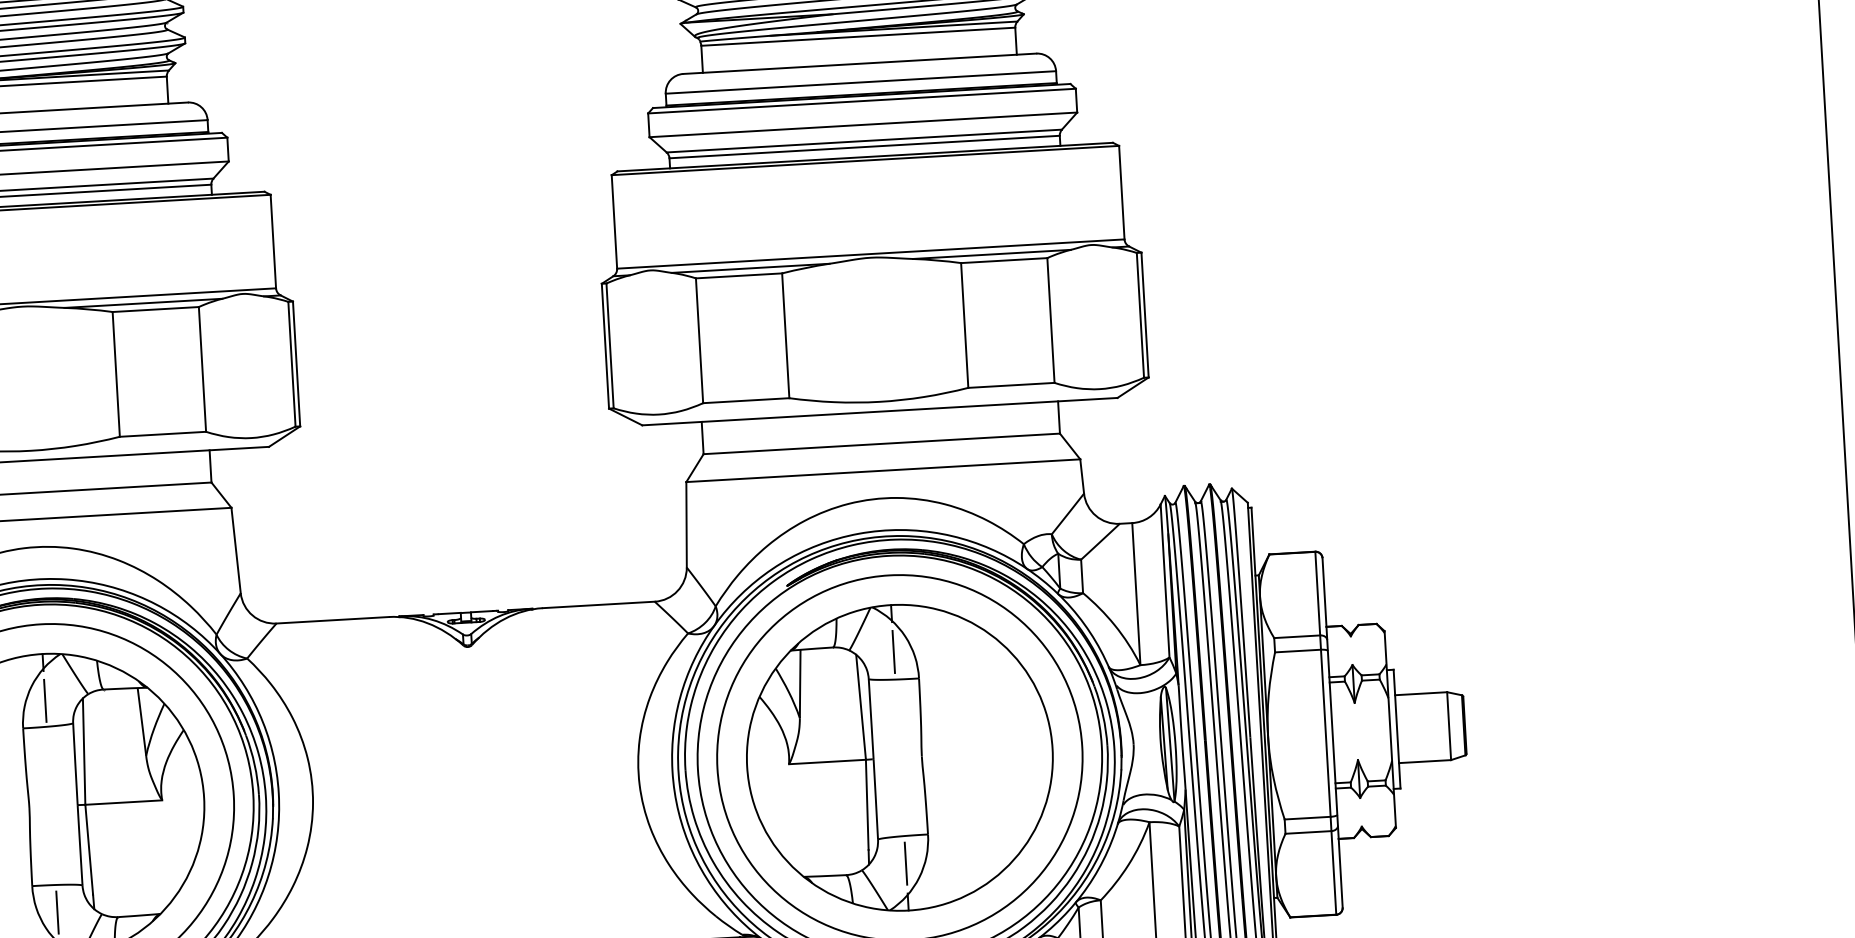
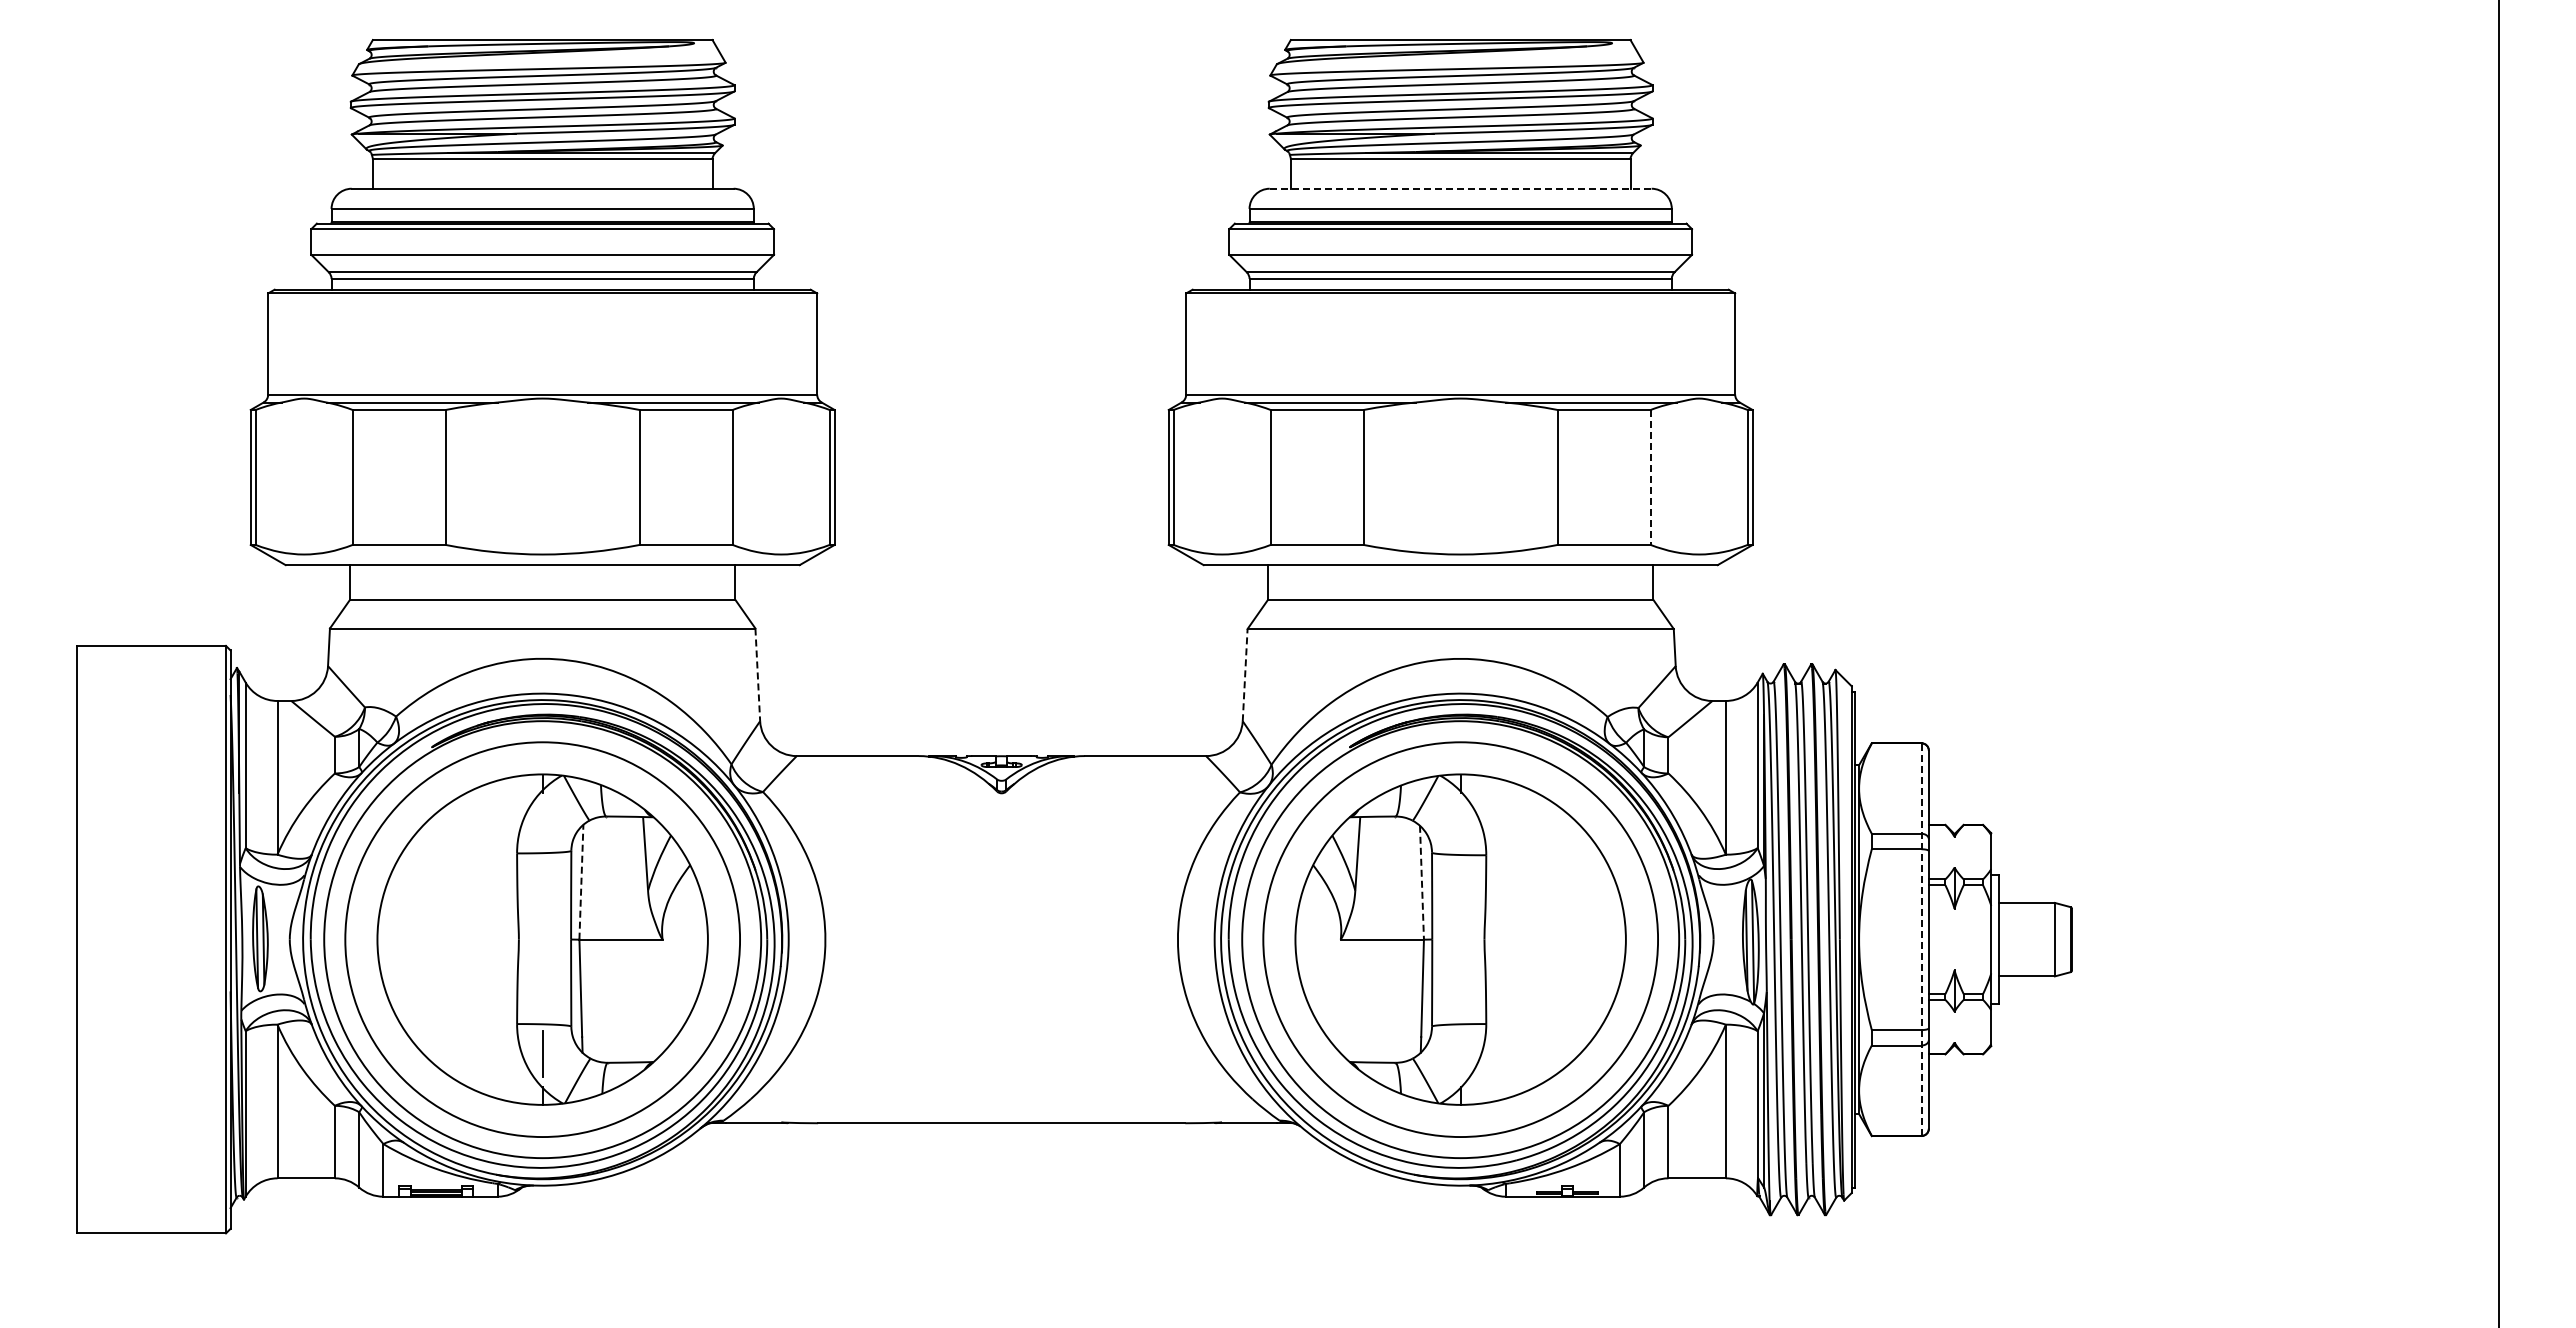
line: (859, 63) -> (1460, 188), solid -> dashed
line: (1050, 320) -> (1650, 477), solid -> dashed
line: (686, 524) -> (1245, 674), solid -> dashed
line: (235, 551) -> (757, 675), solid -> dashed
line: (893, 651) -> (1460, 824), removed
line: (45, 700) -> (542, 824), removed
line: (860, 707) -> (1421, 882), solid -> dashed
line: (1325, 733) -> (1921, 939), solid -> dashed
line: (84, 750) -> (581, 881), solid -> dashed
line: (905, 863) -> (1460, 1053), removed

